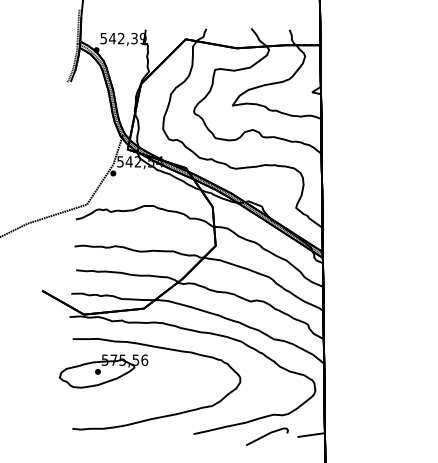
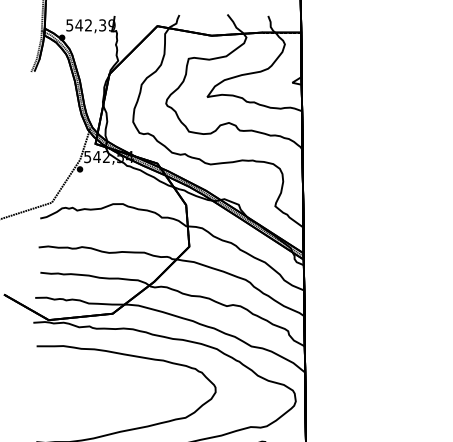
part: (103, 371) -> (69, 380), removed

